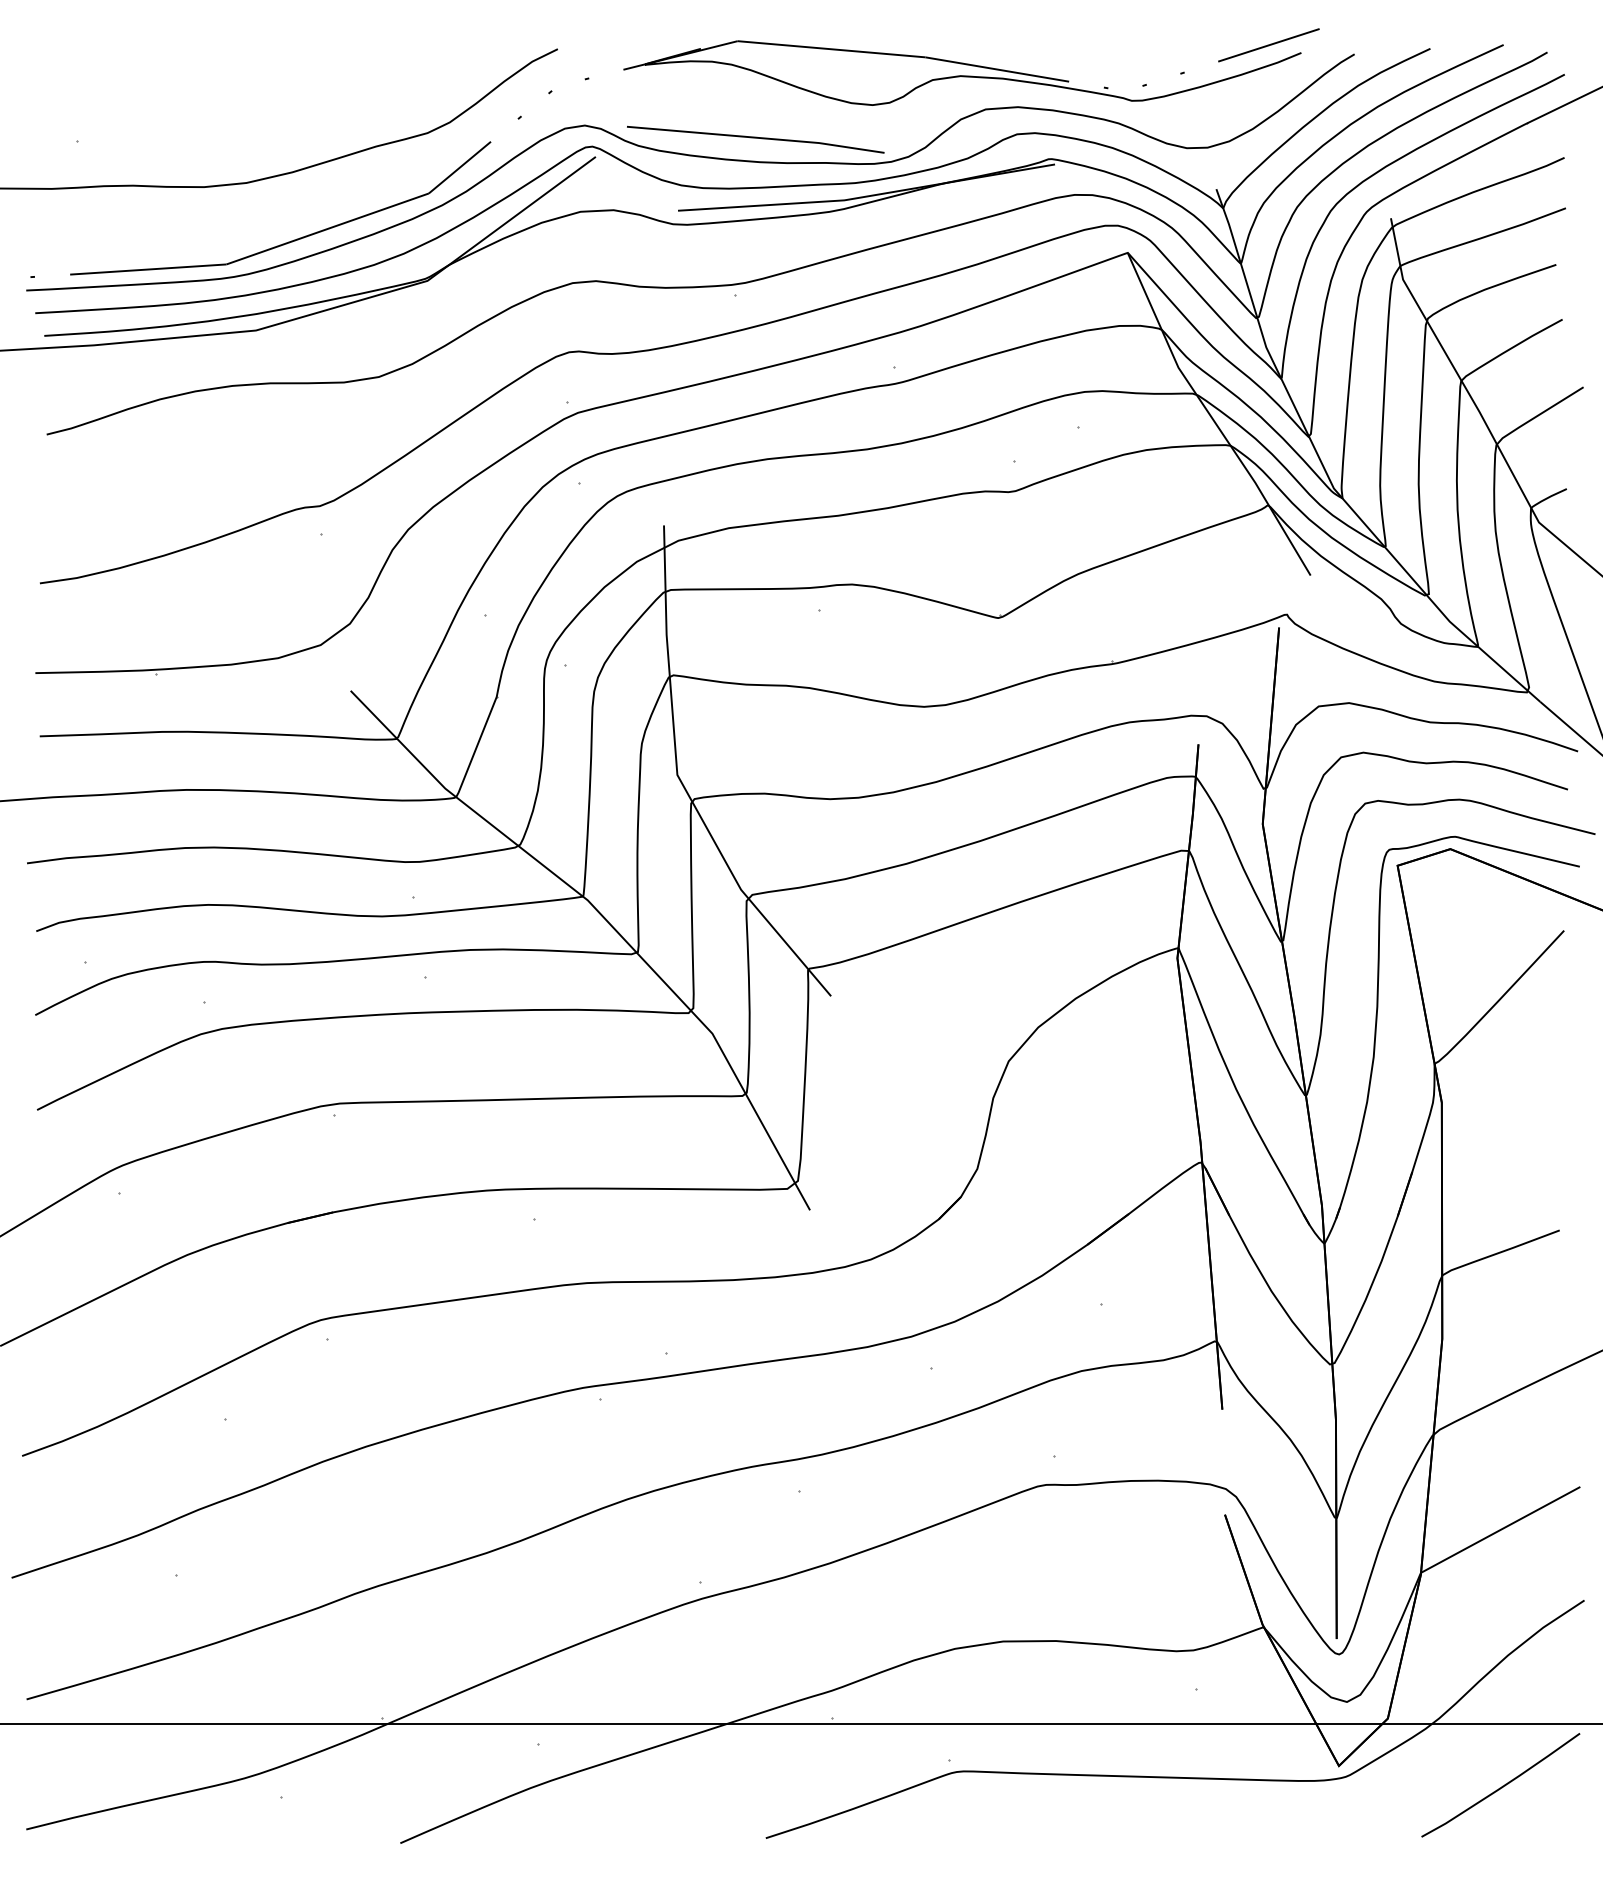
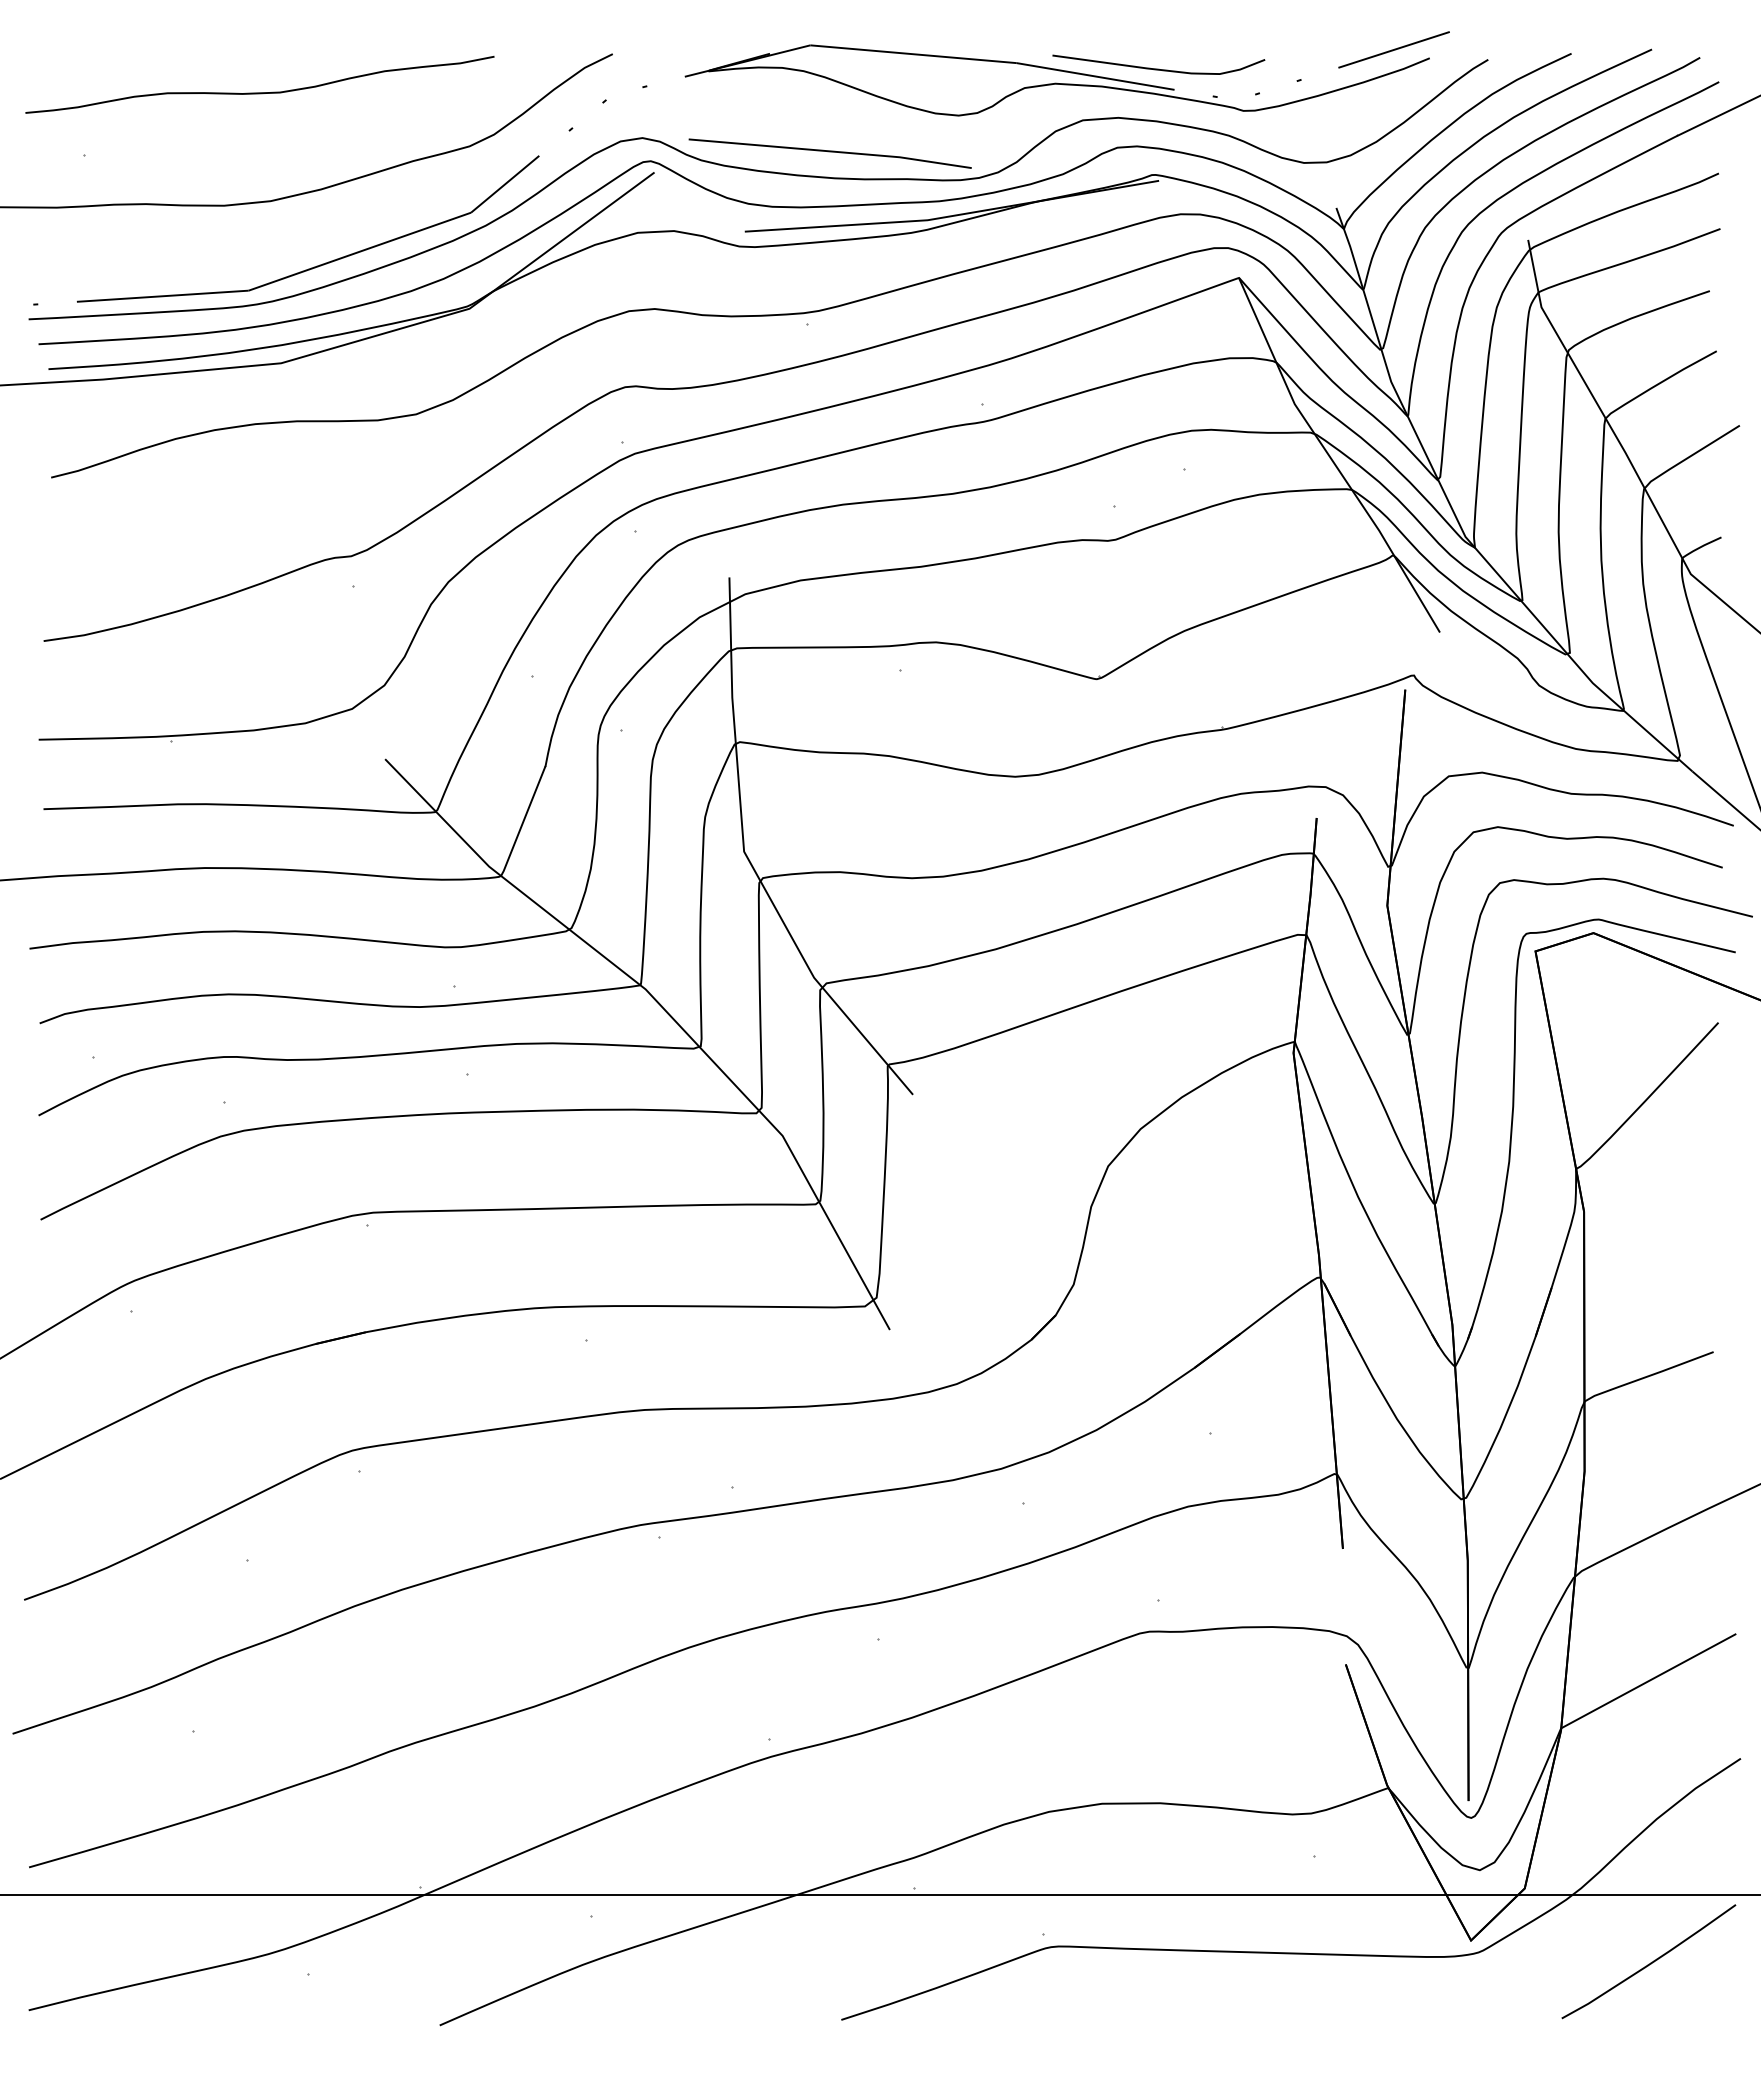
curve: (1054, 62) -> (1158, 68), added
curve: (236, 84) -> (259, 92), added

